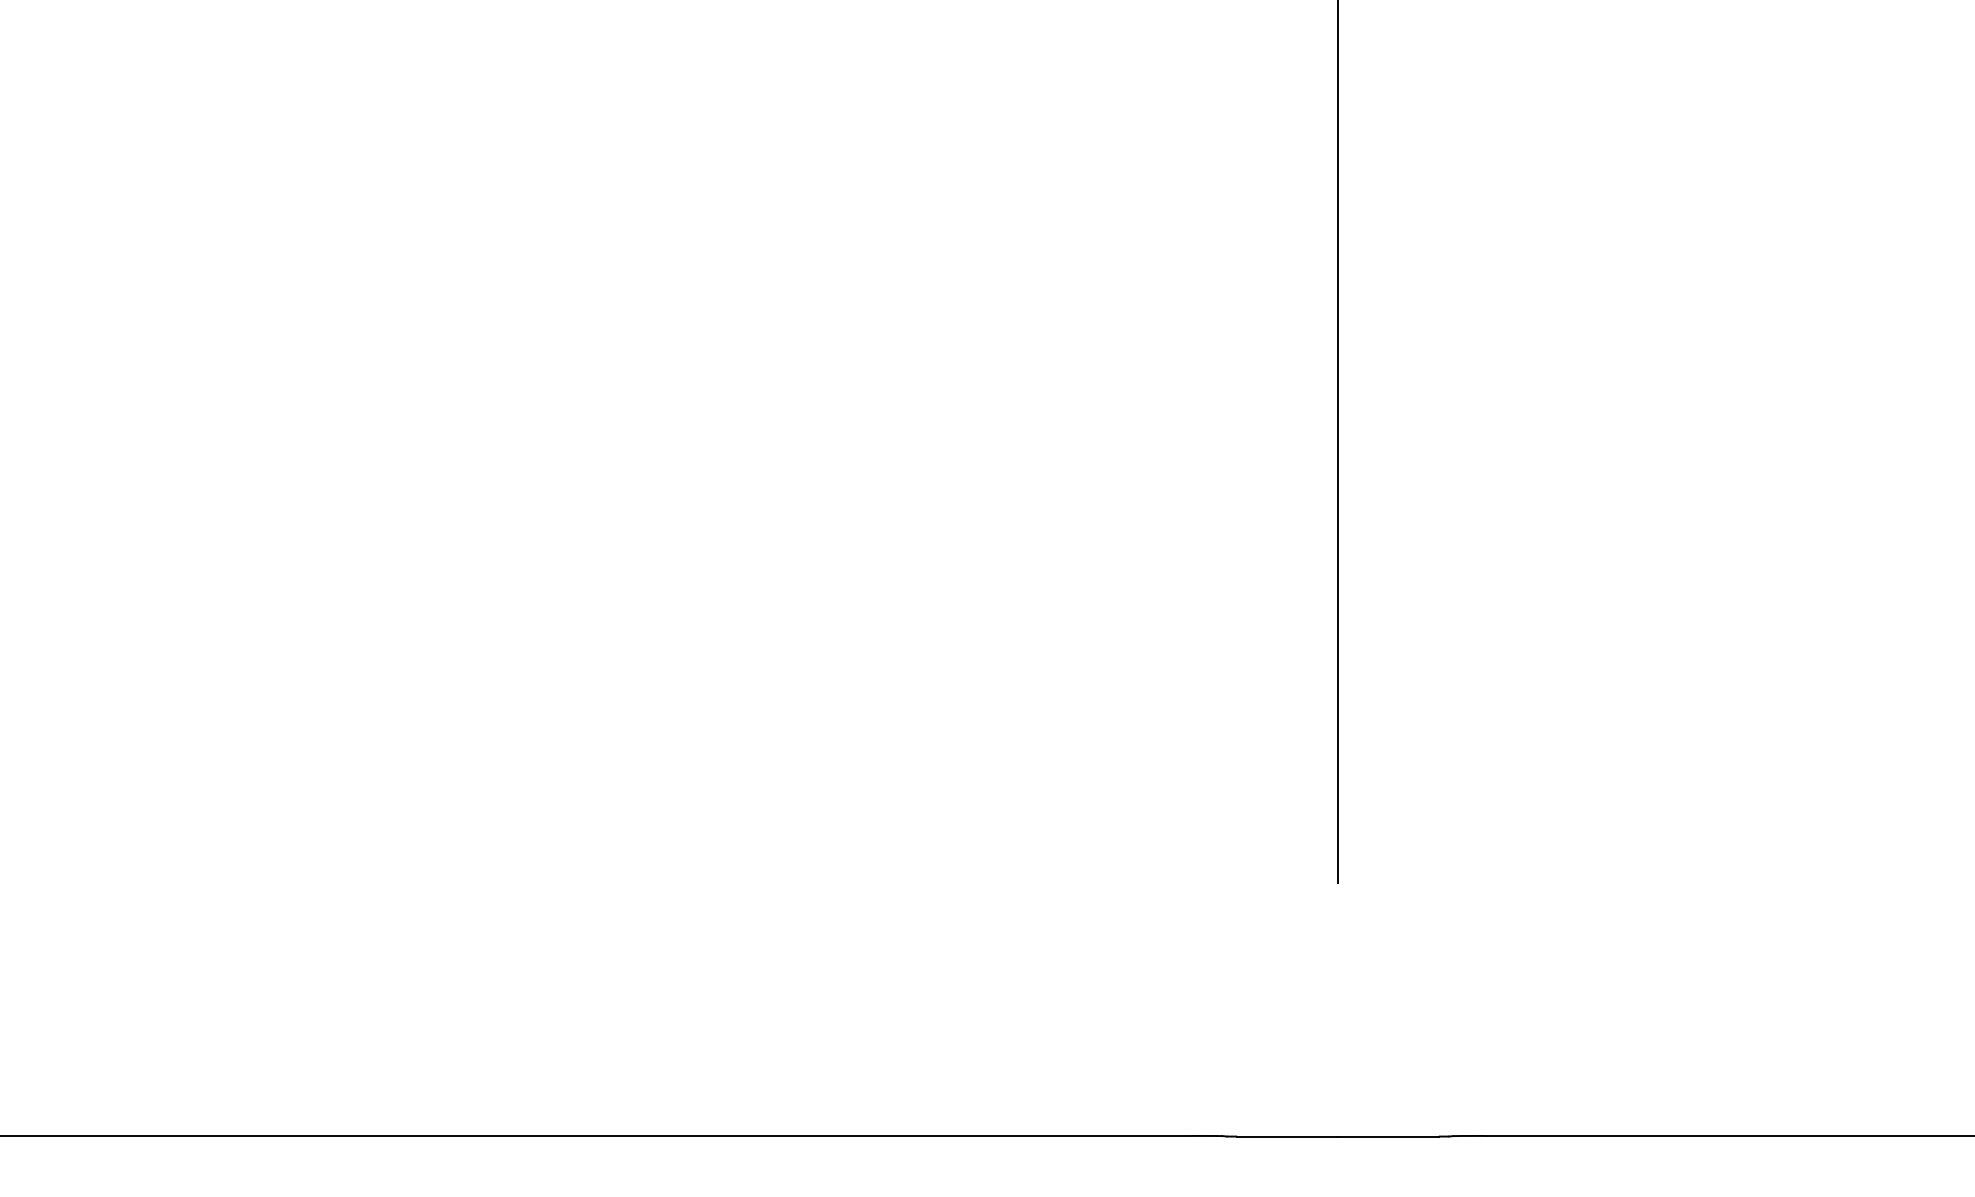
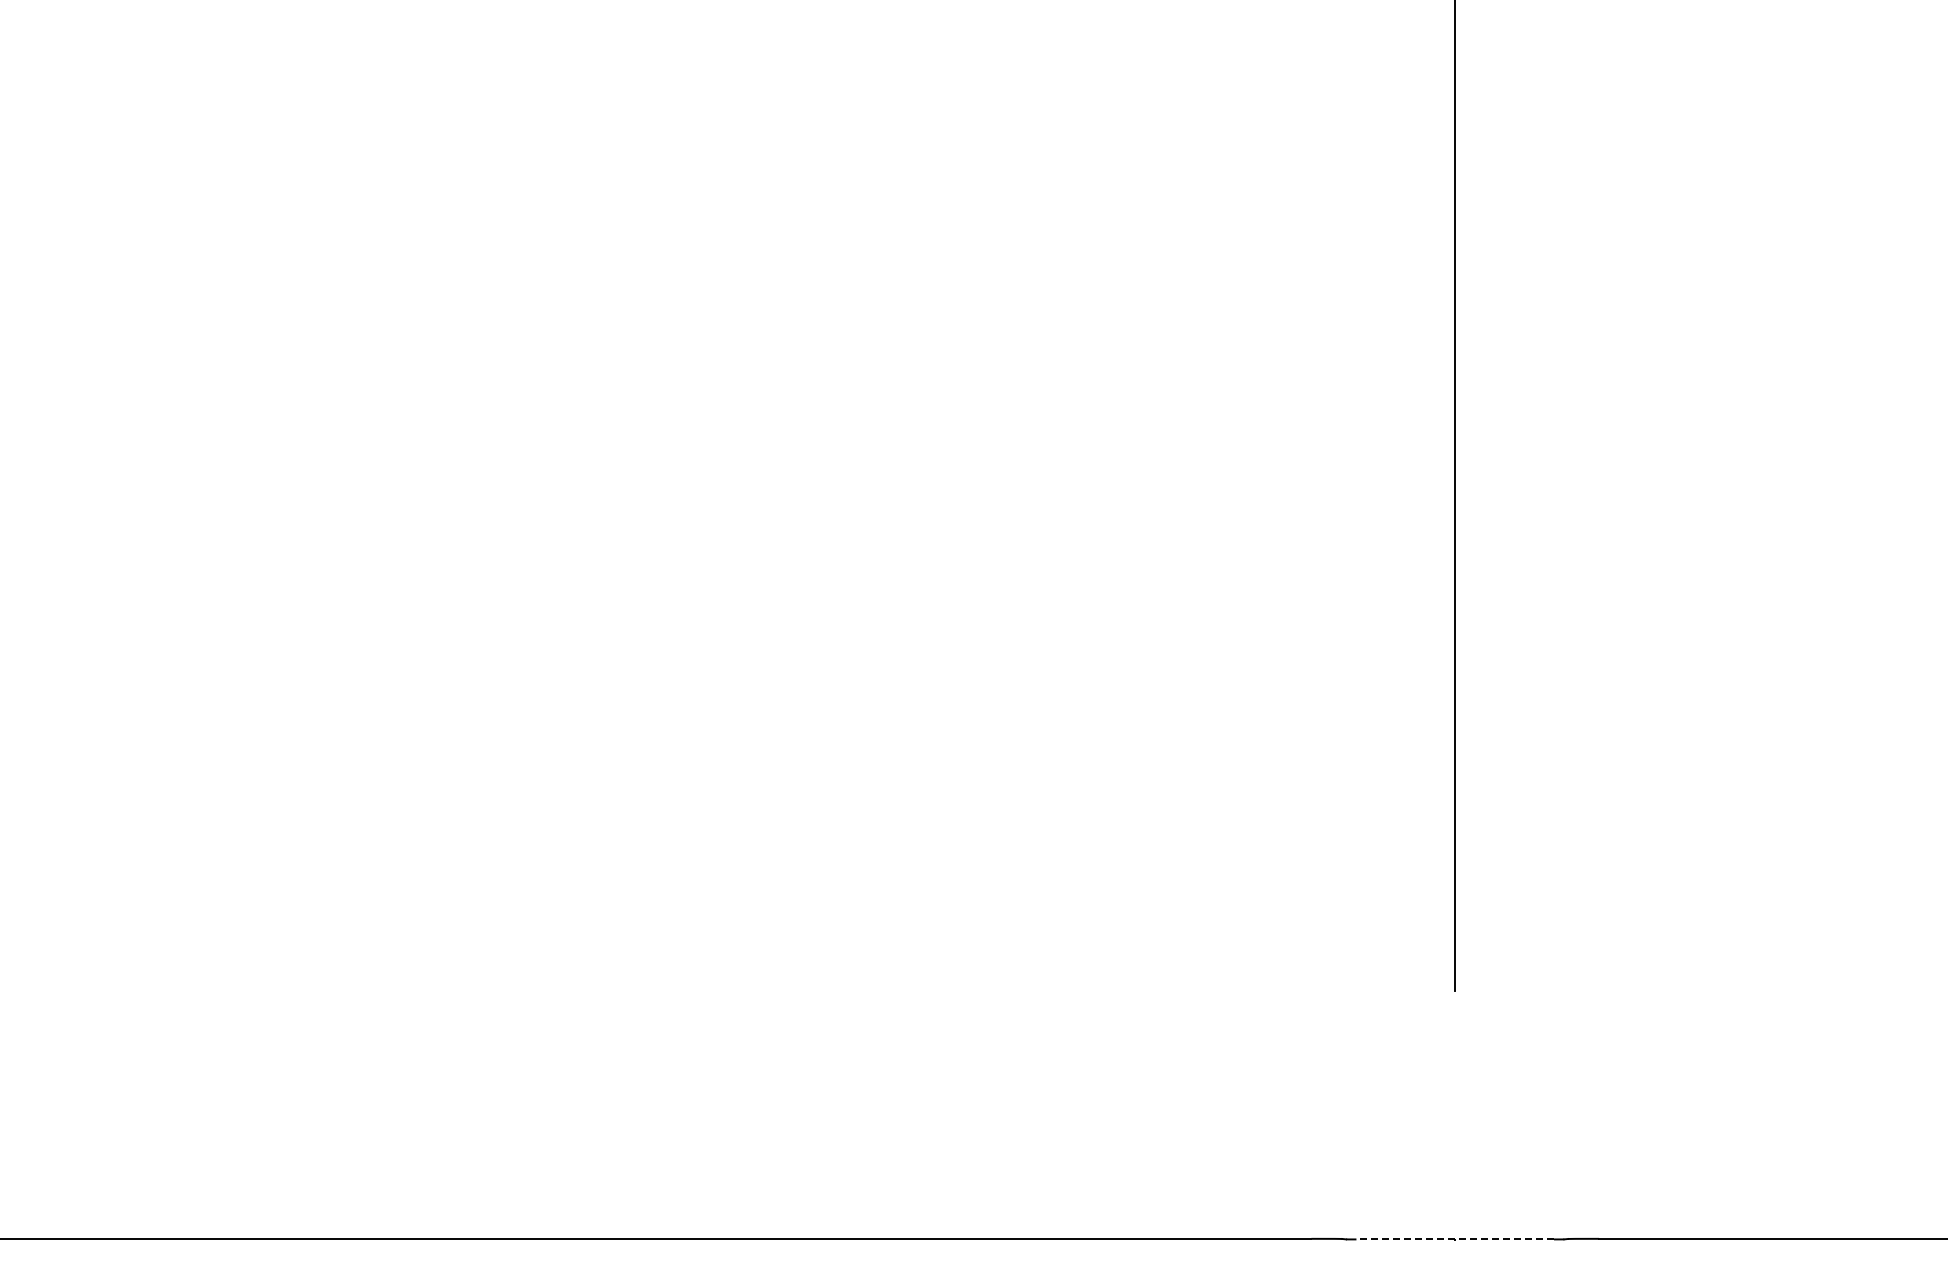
line: (1338, 1136) -> (1455, 1239), solid -> dashed

